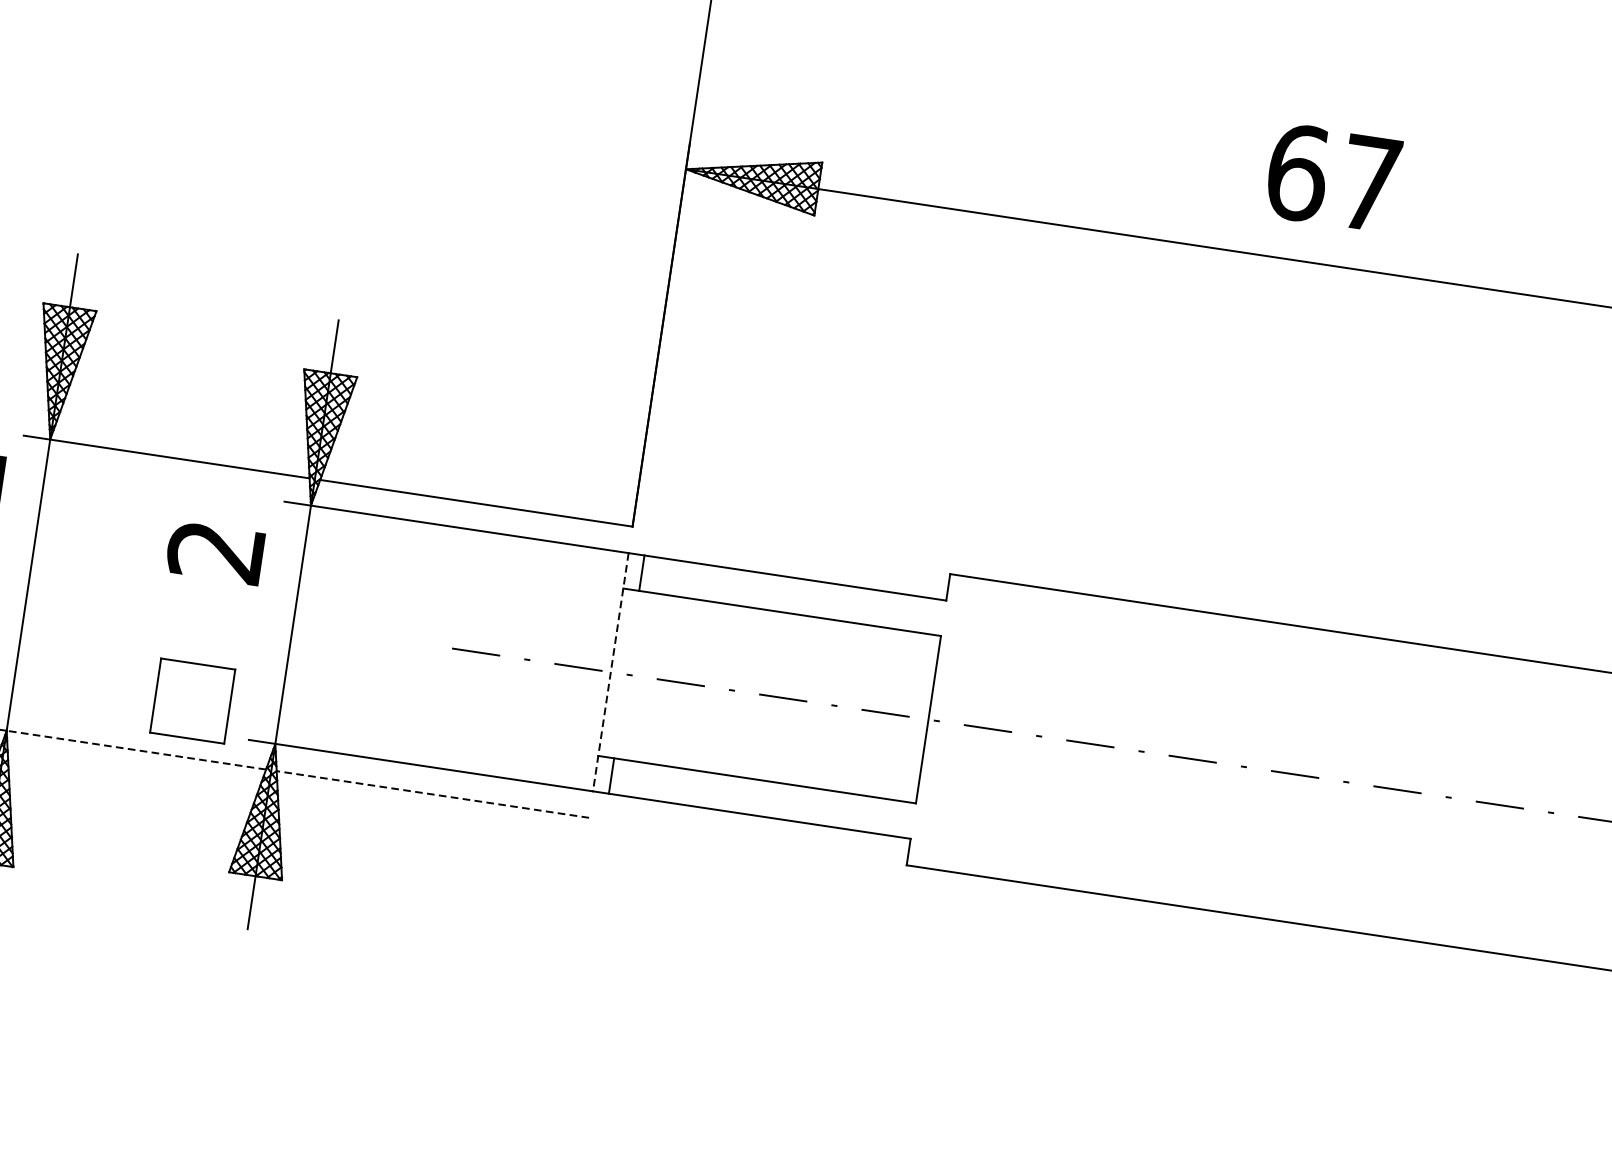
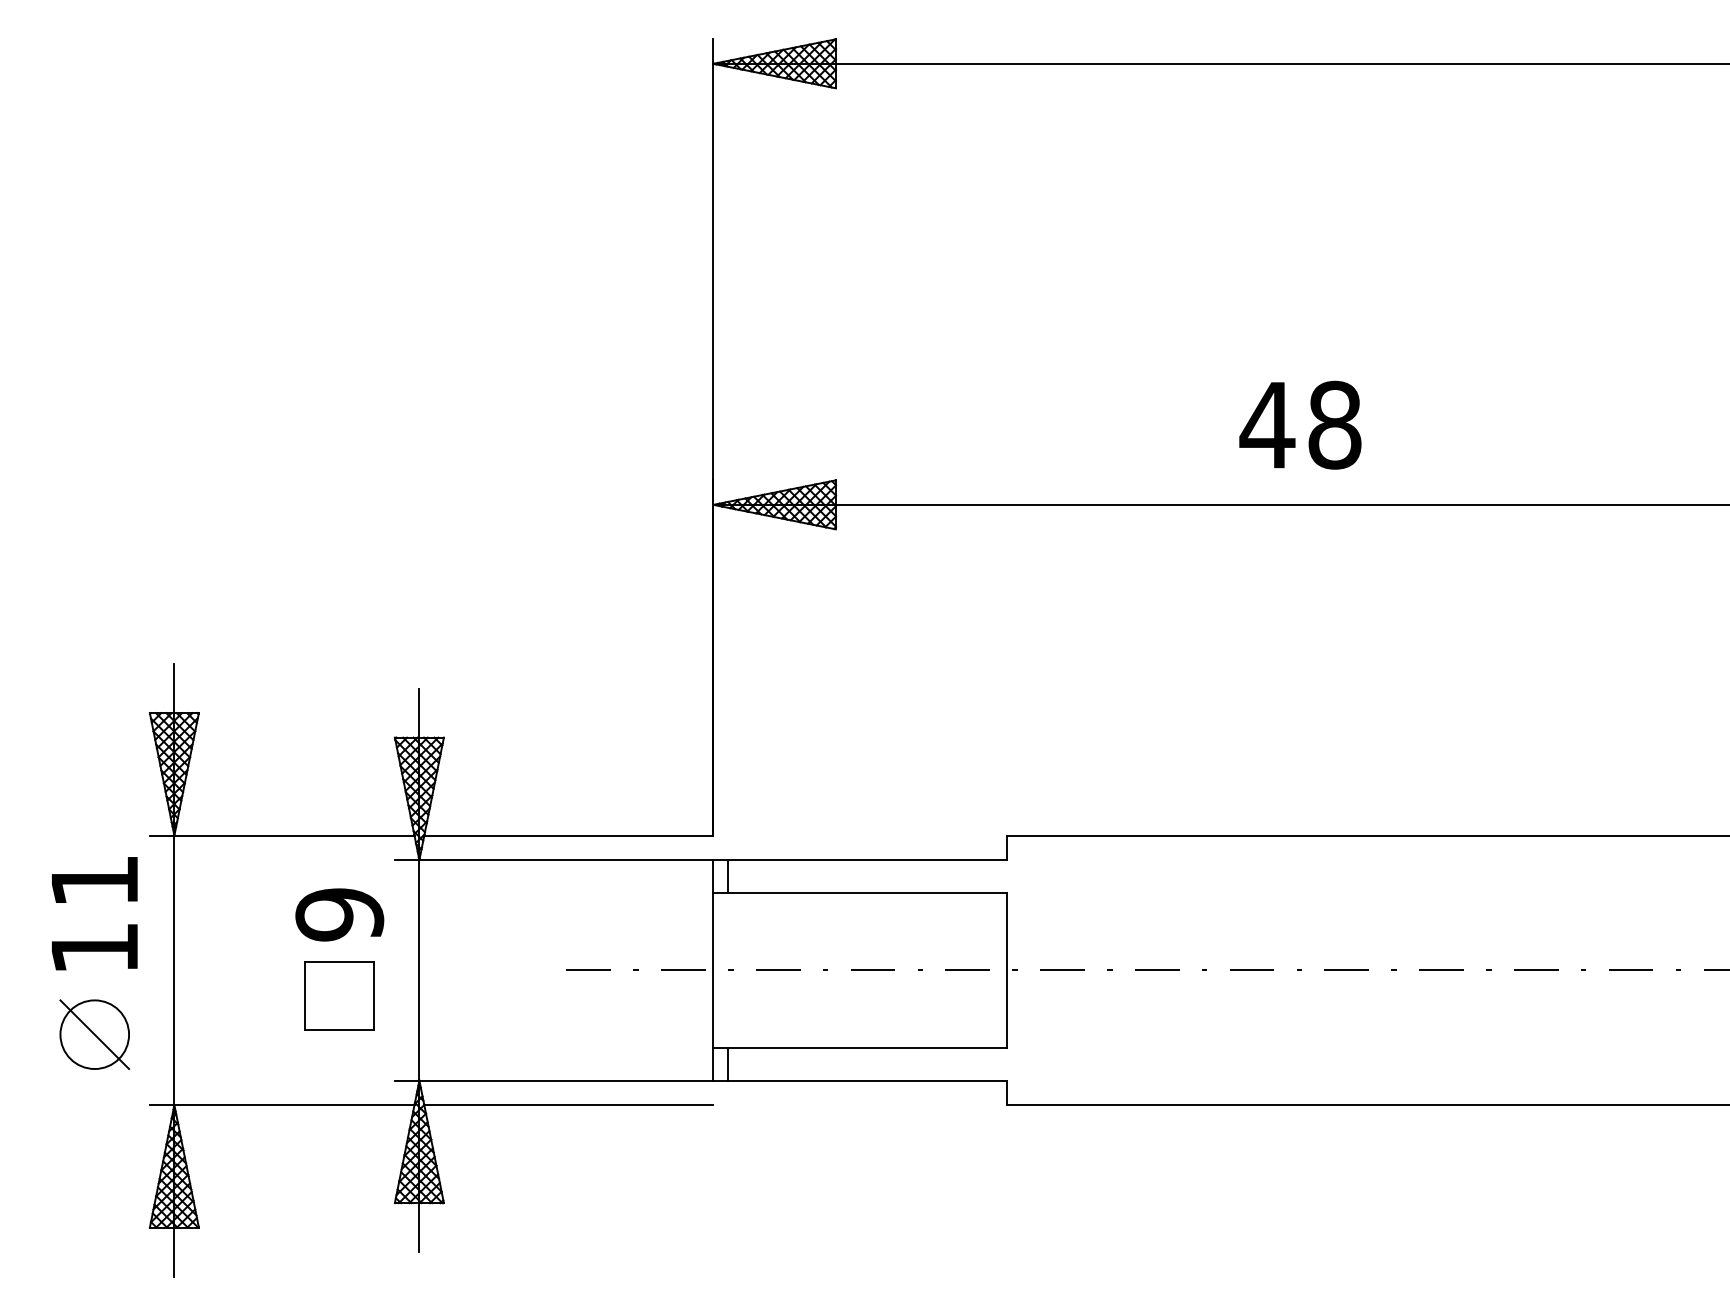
text: (1333, 177) -> (1300, 424), 67 -> 48
text: (215, 551) -> (339, 914), 2 -> 9
line: (610, 672) -> (713, 970), dashed -> solid
part: (192, 700) -> (339, 995), moved
line: (135, 750) -> (293, 1105), dashed -> solid
line: (432, 794) -> (568, 1105), dashed -> solid

